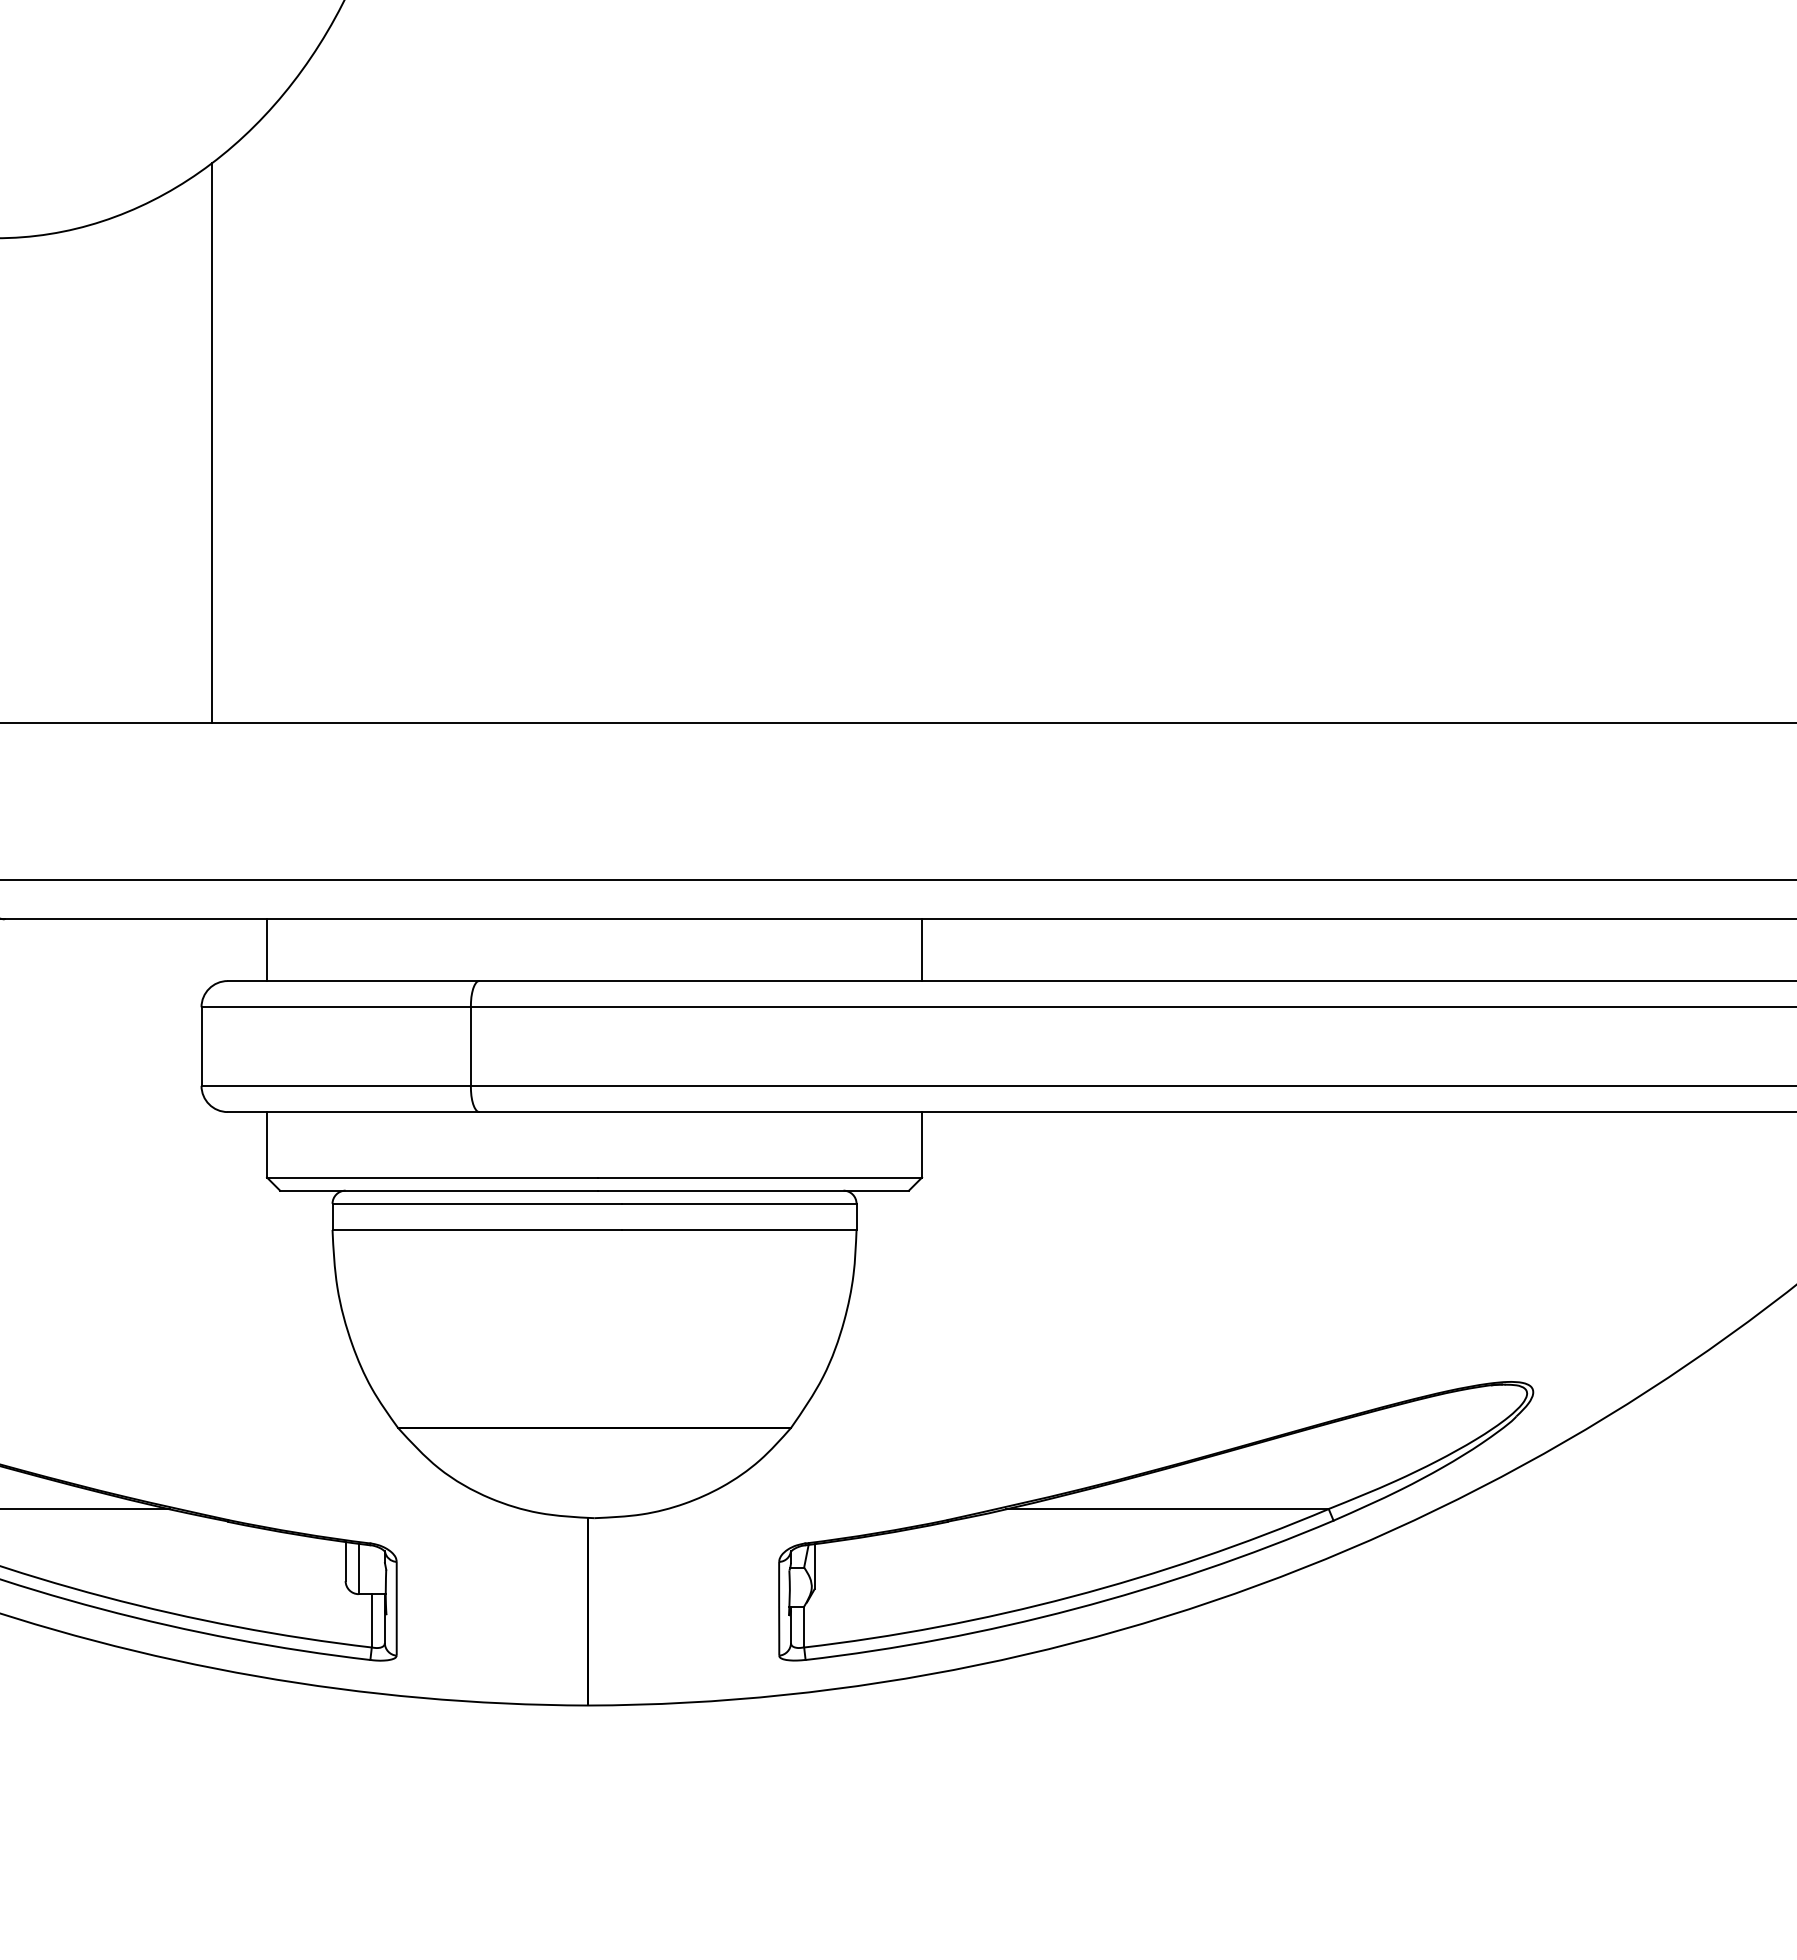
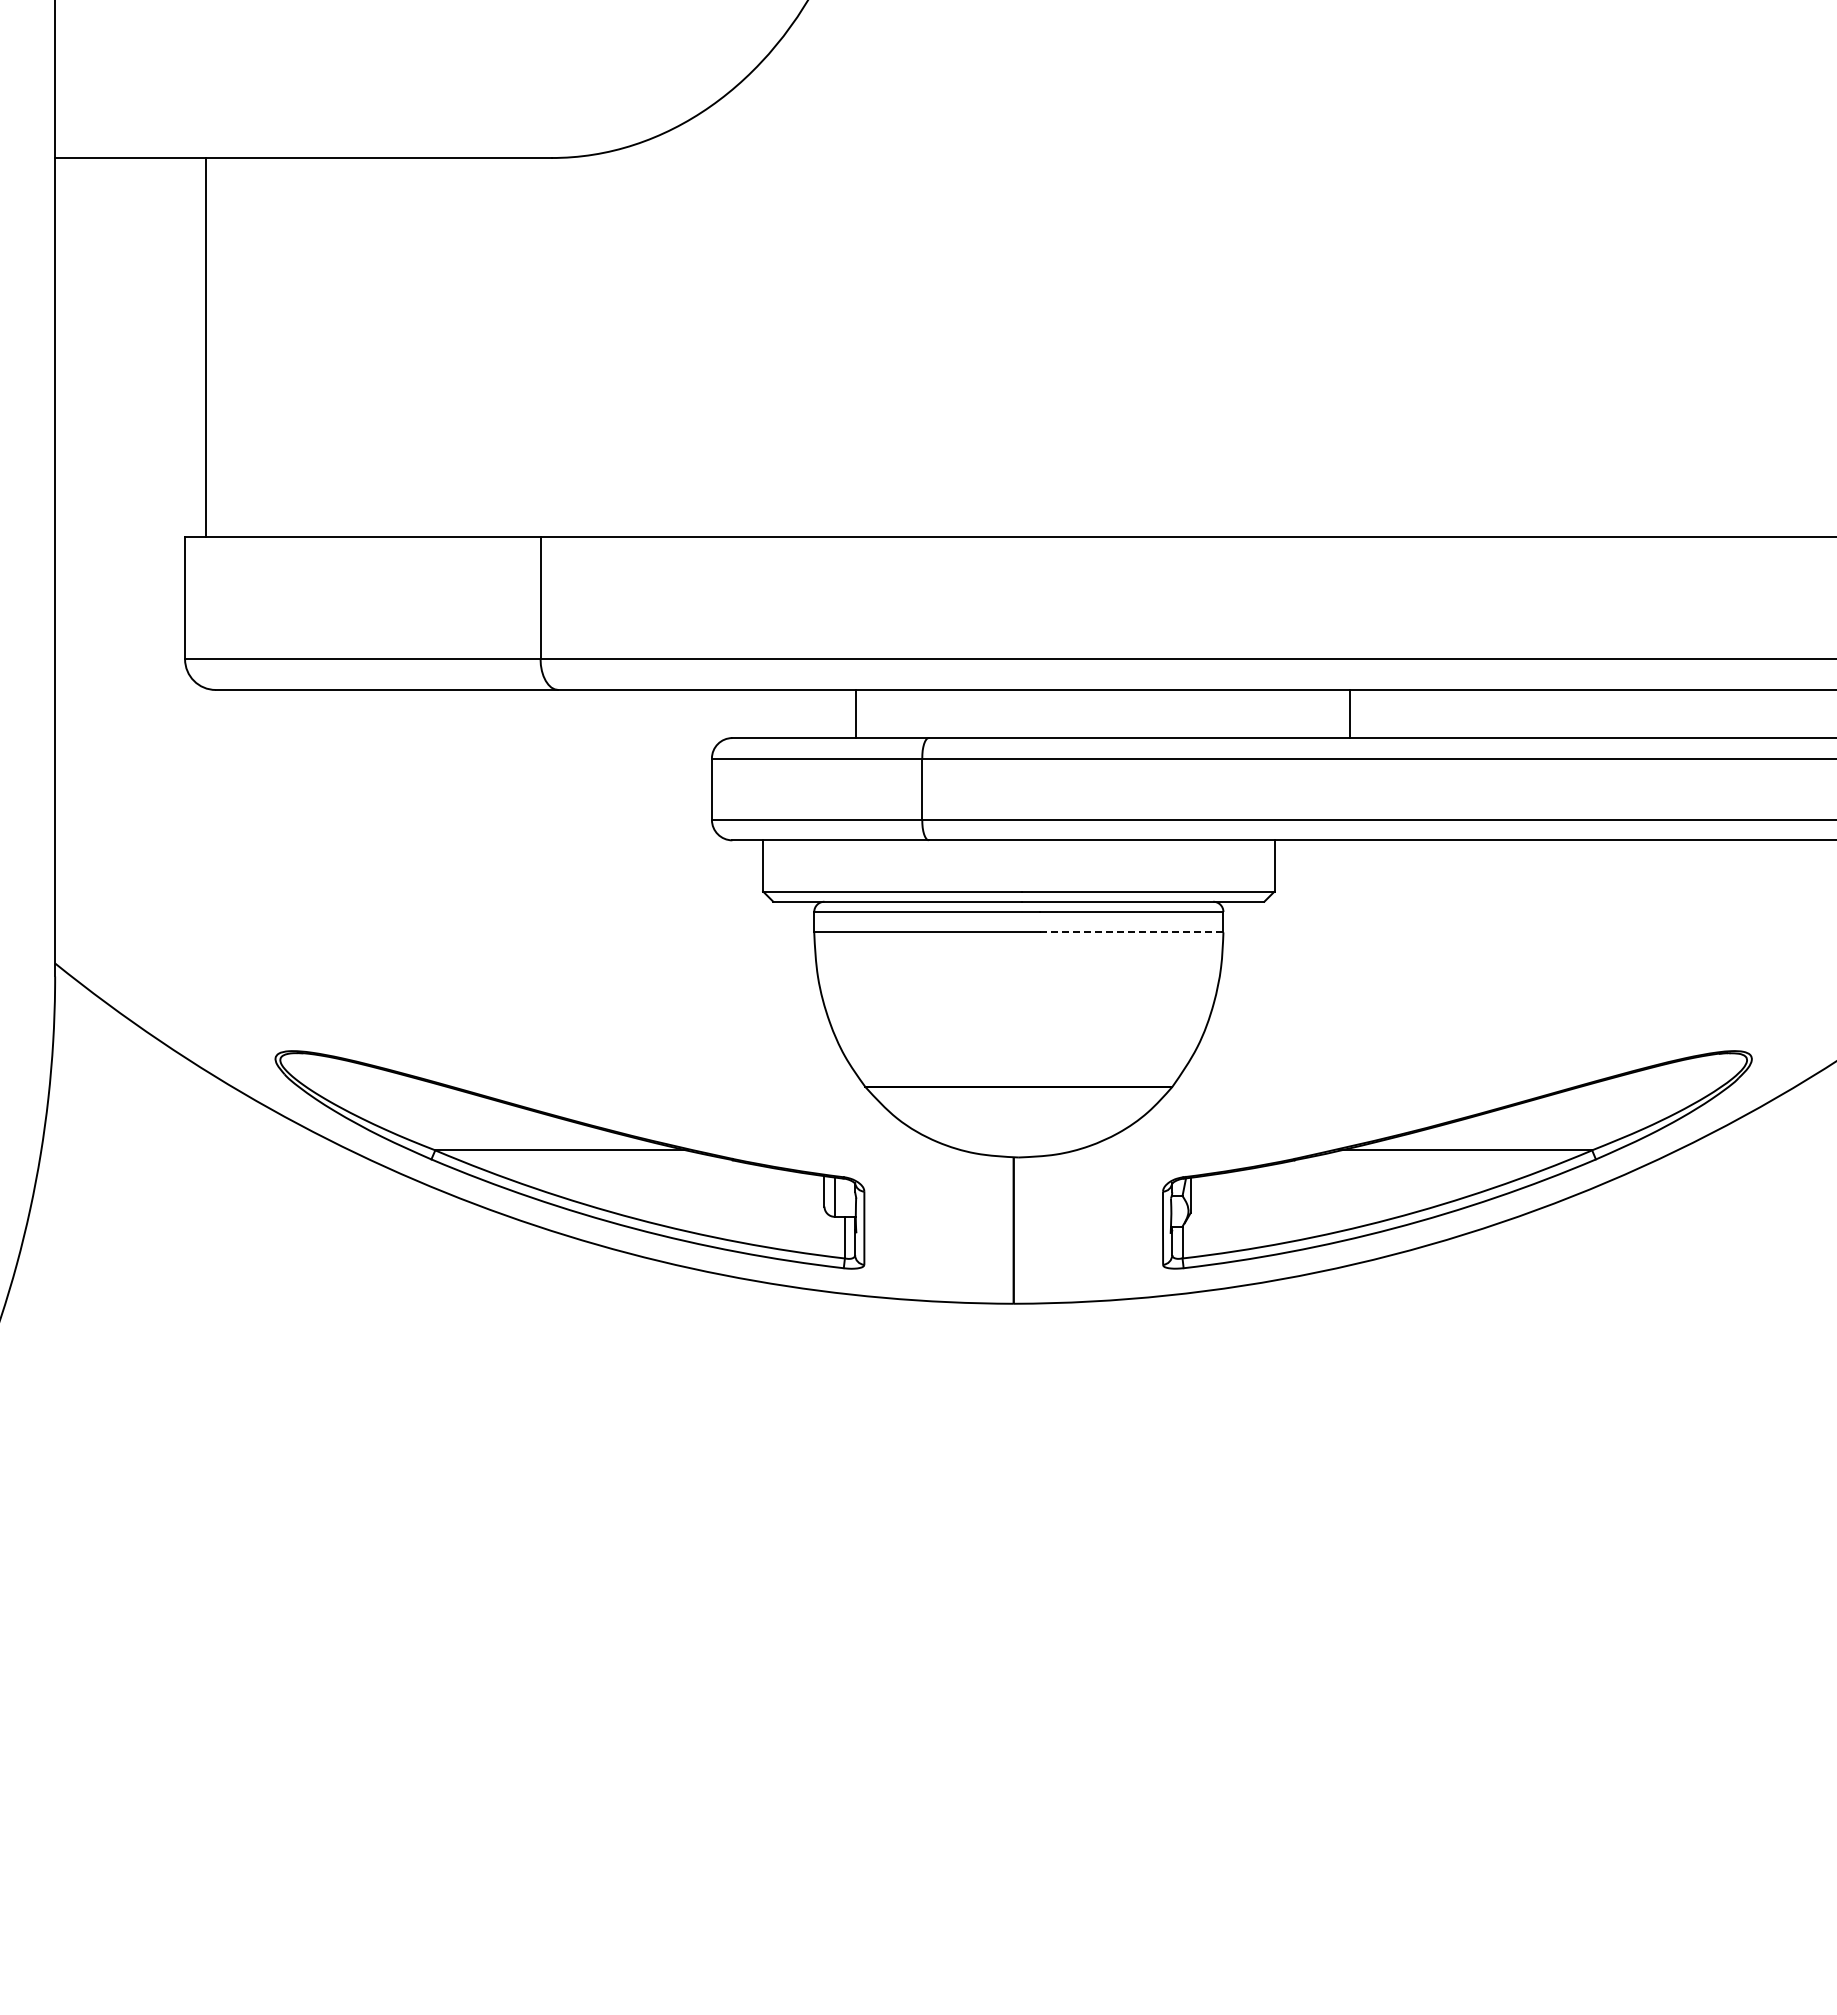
line: (211, 442) -> (719, 317), removed
line: (267, 949) -> (856, 713), moved
line: (921, 949) -> (1349, 713), moved
line: (738, 1230) -> (1131, 932), solid -> dashed

